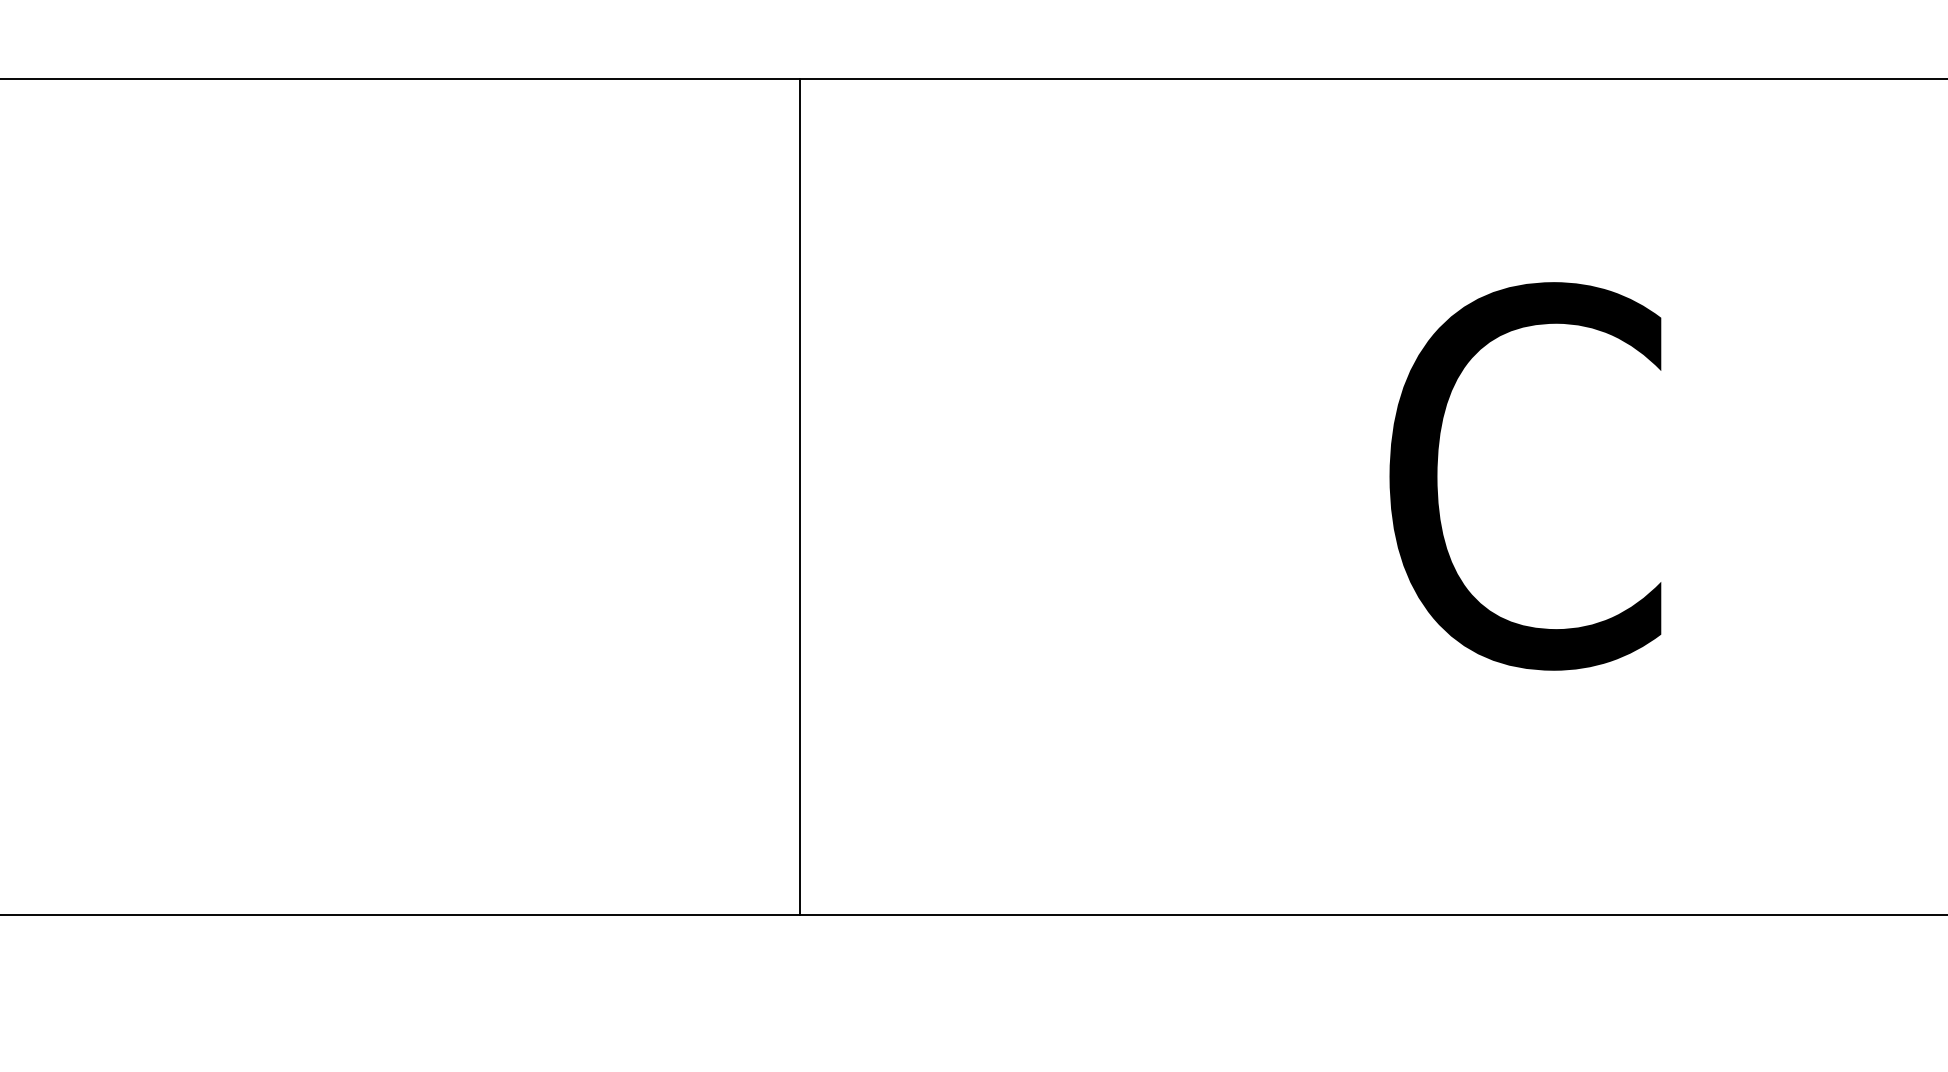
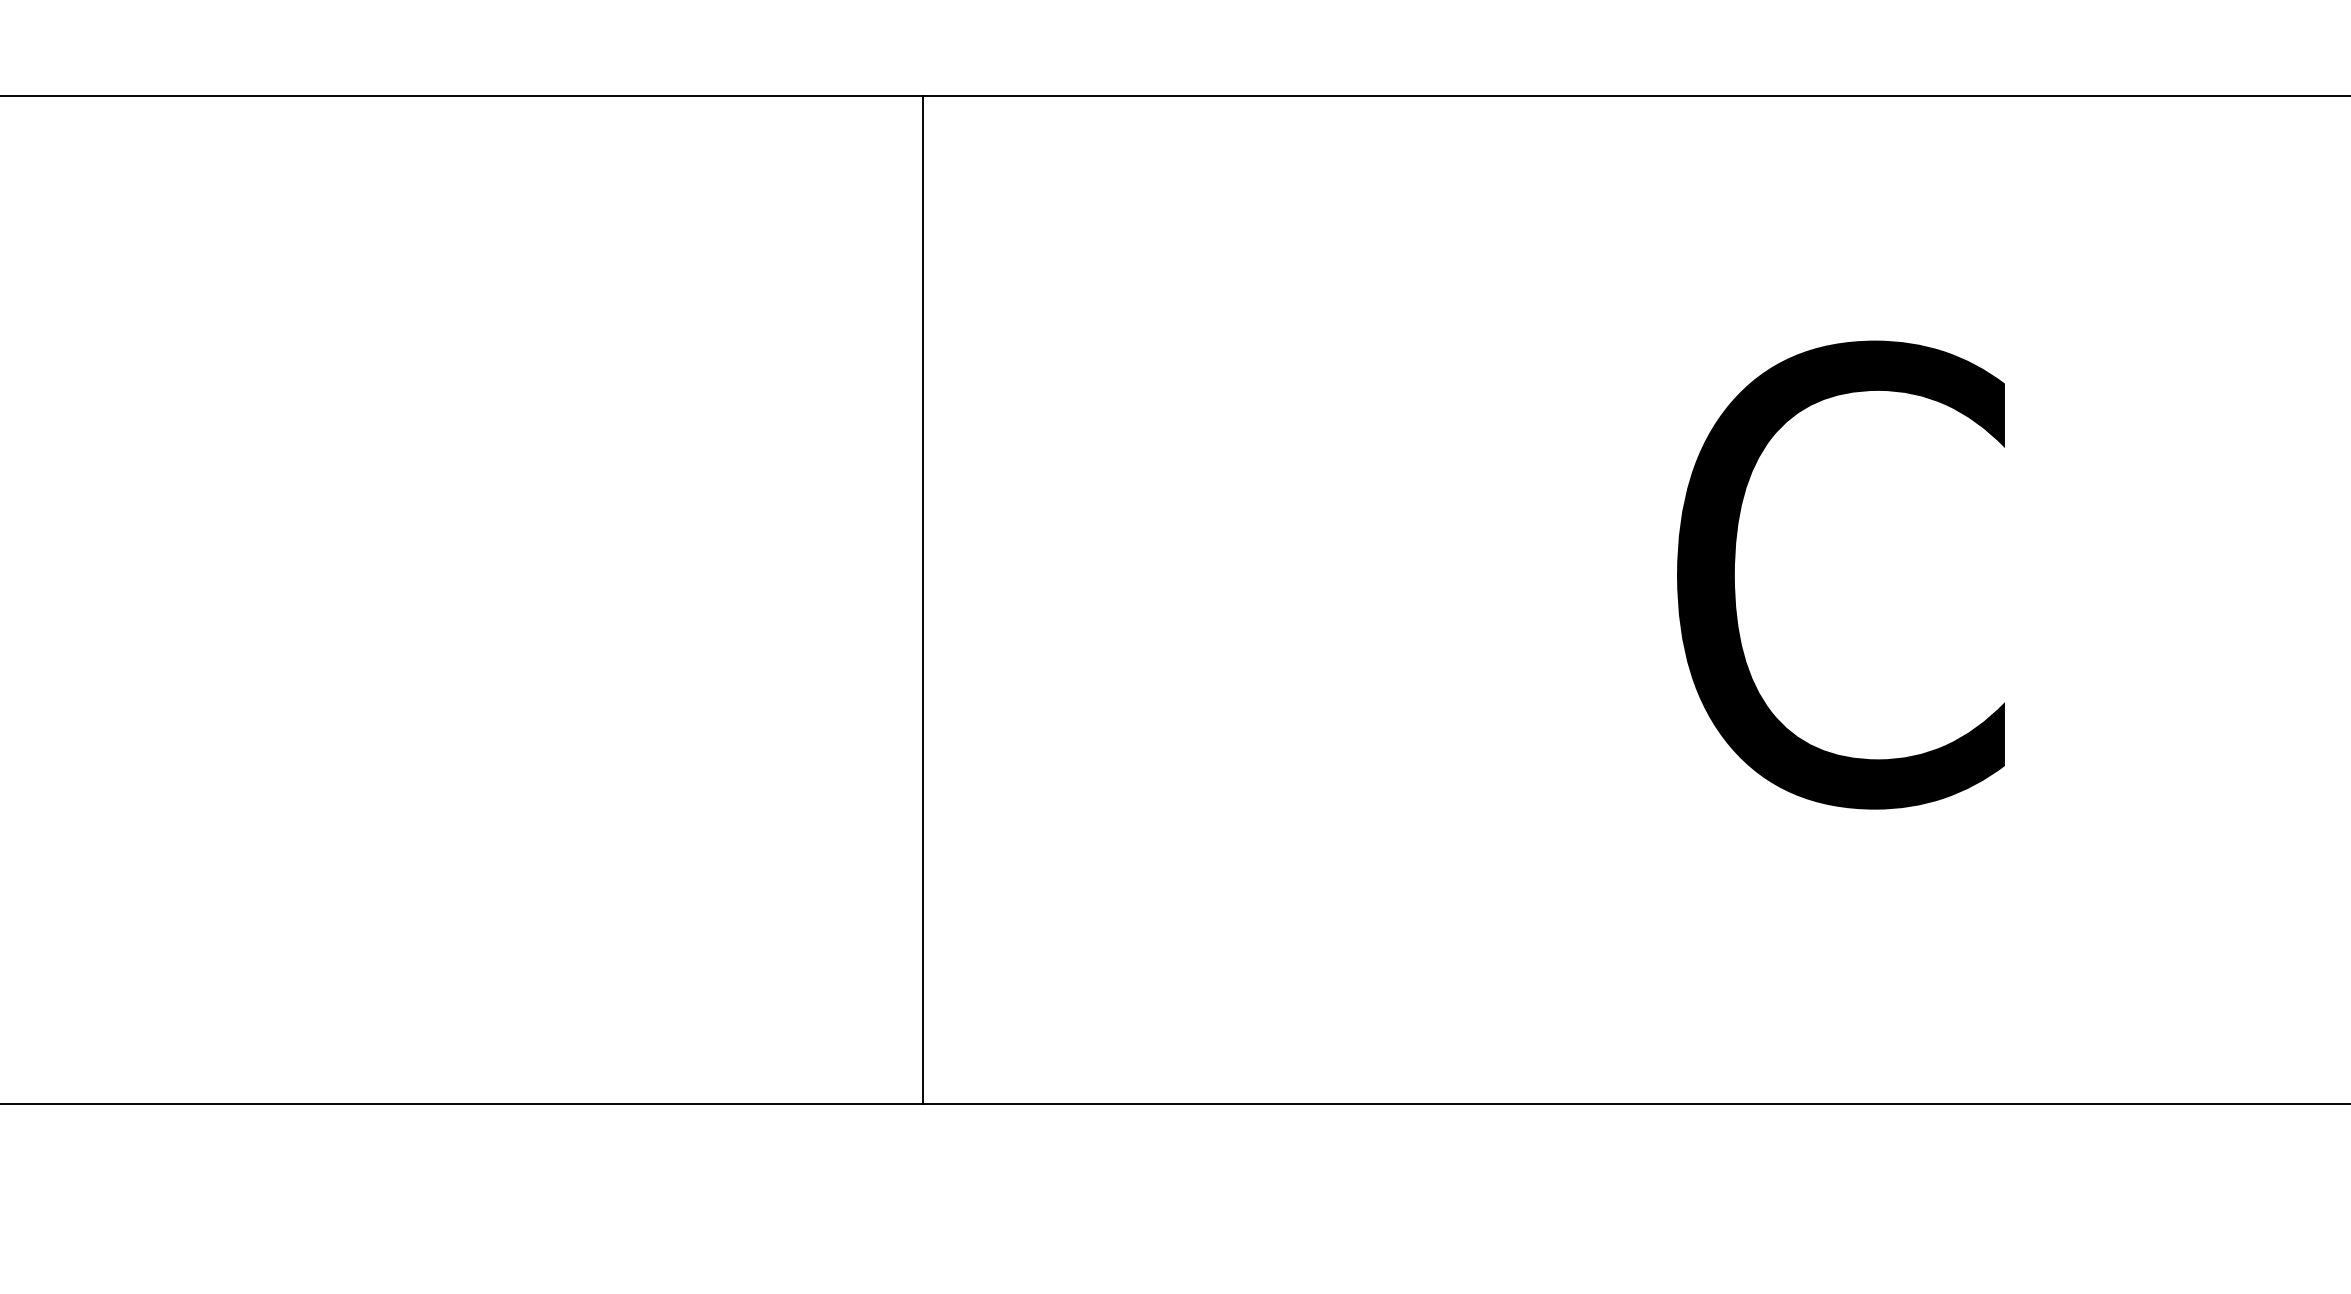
line: (800, 496) -> (923, 599), moved

